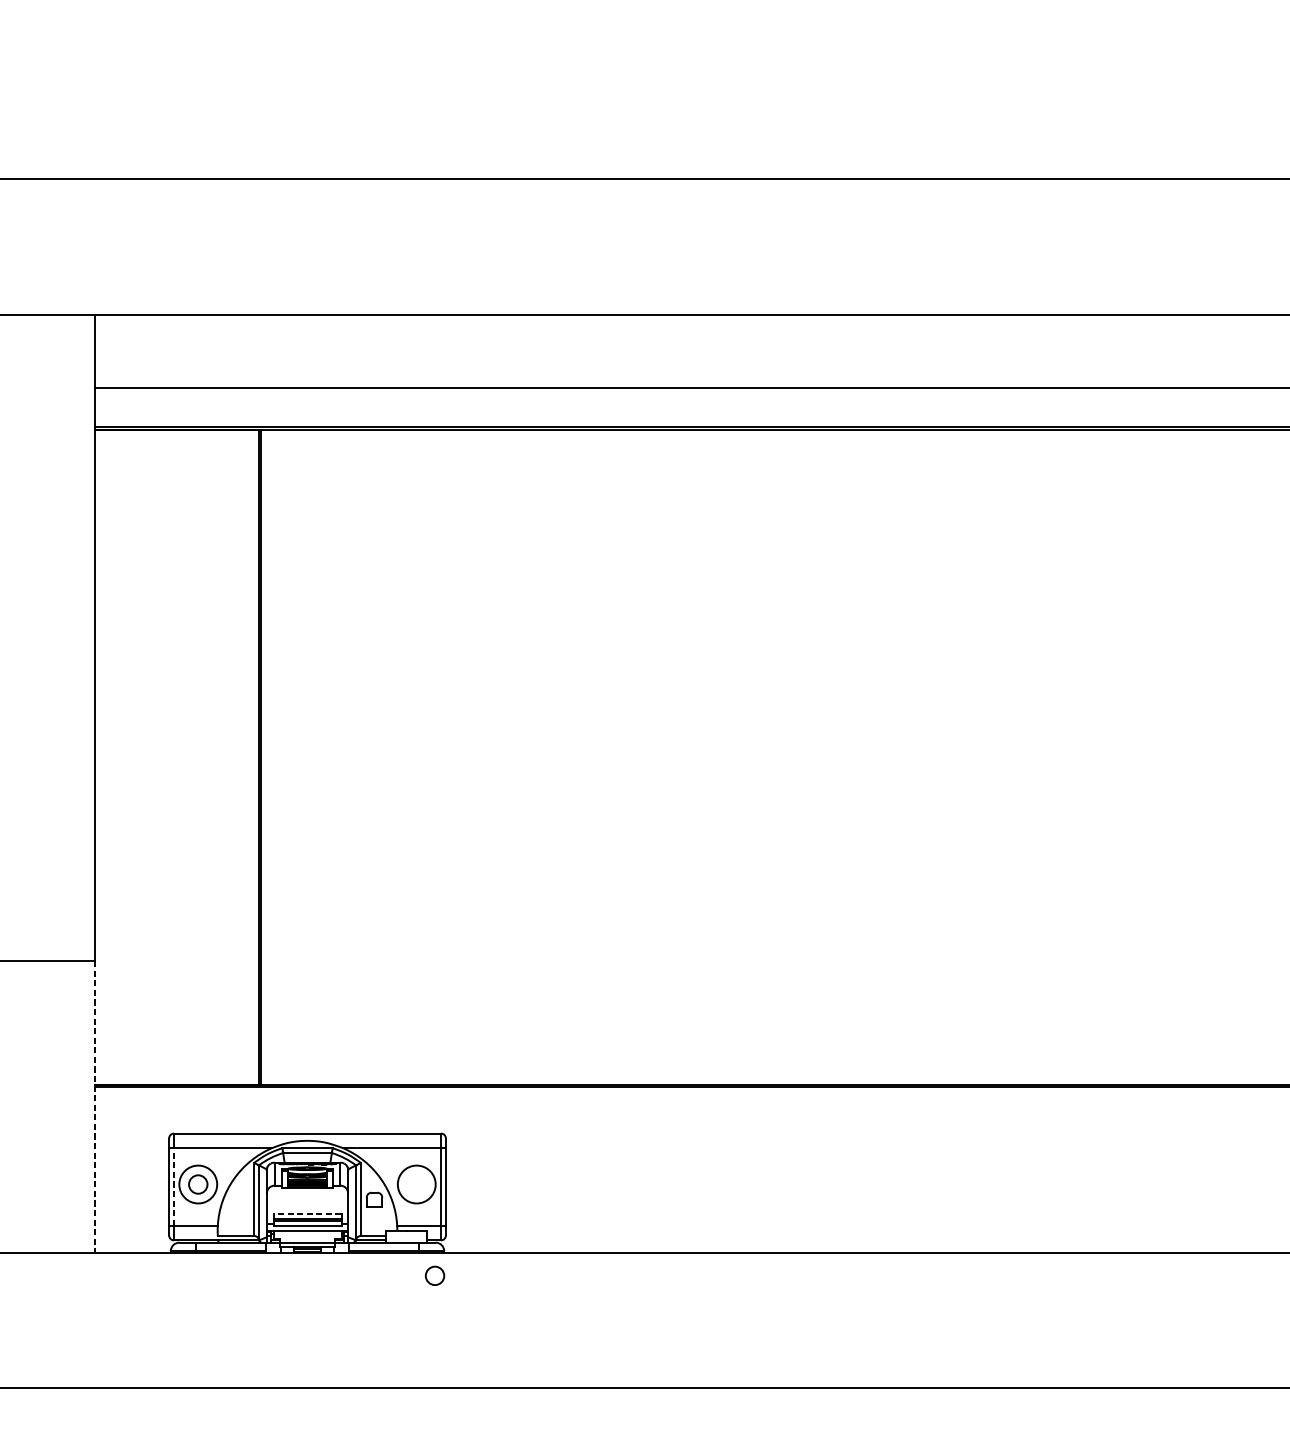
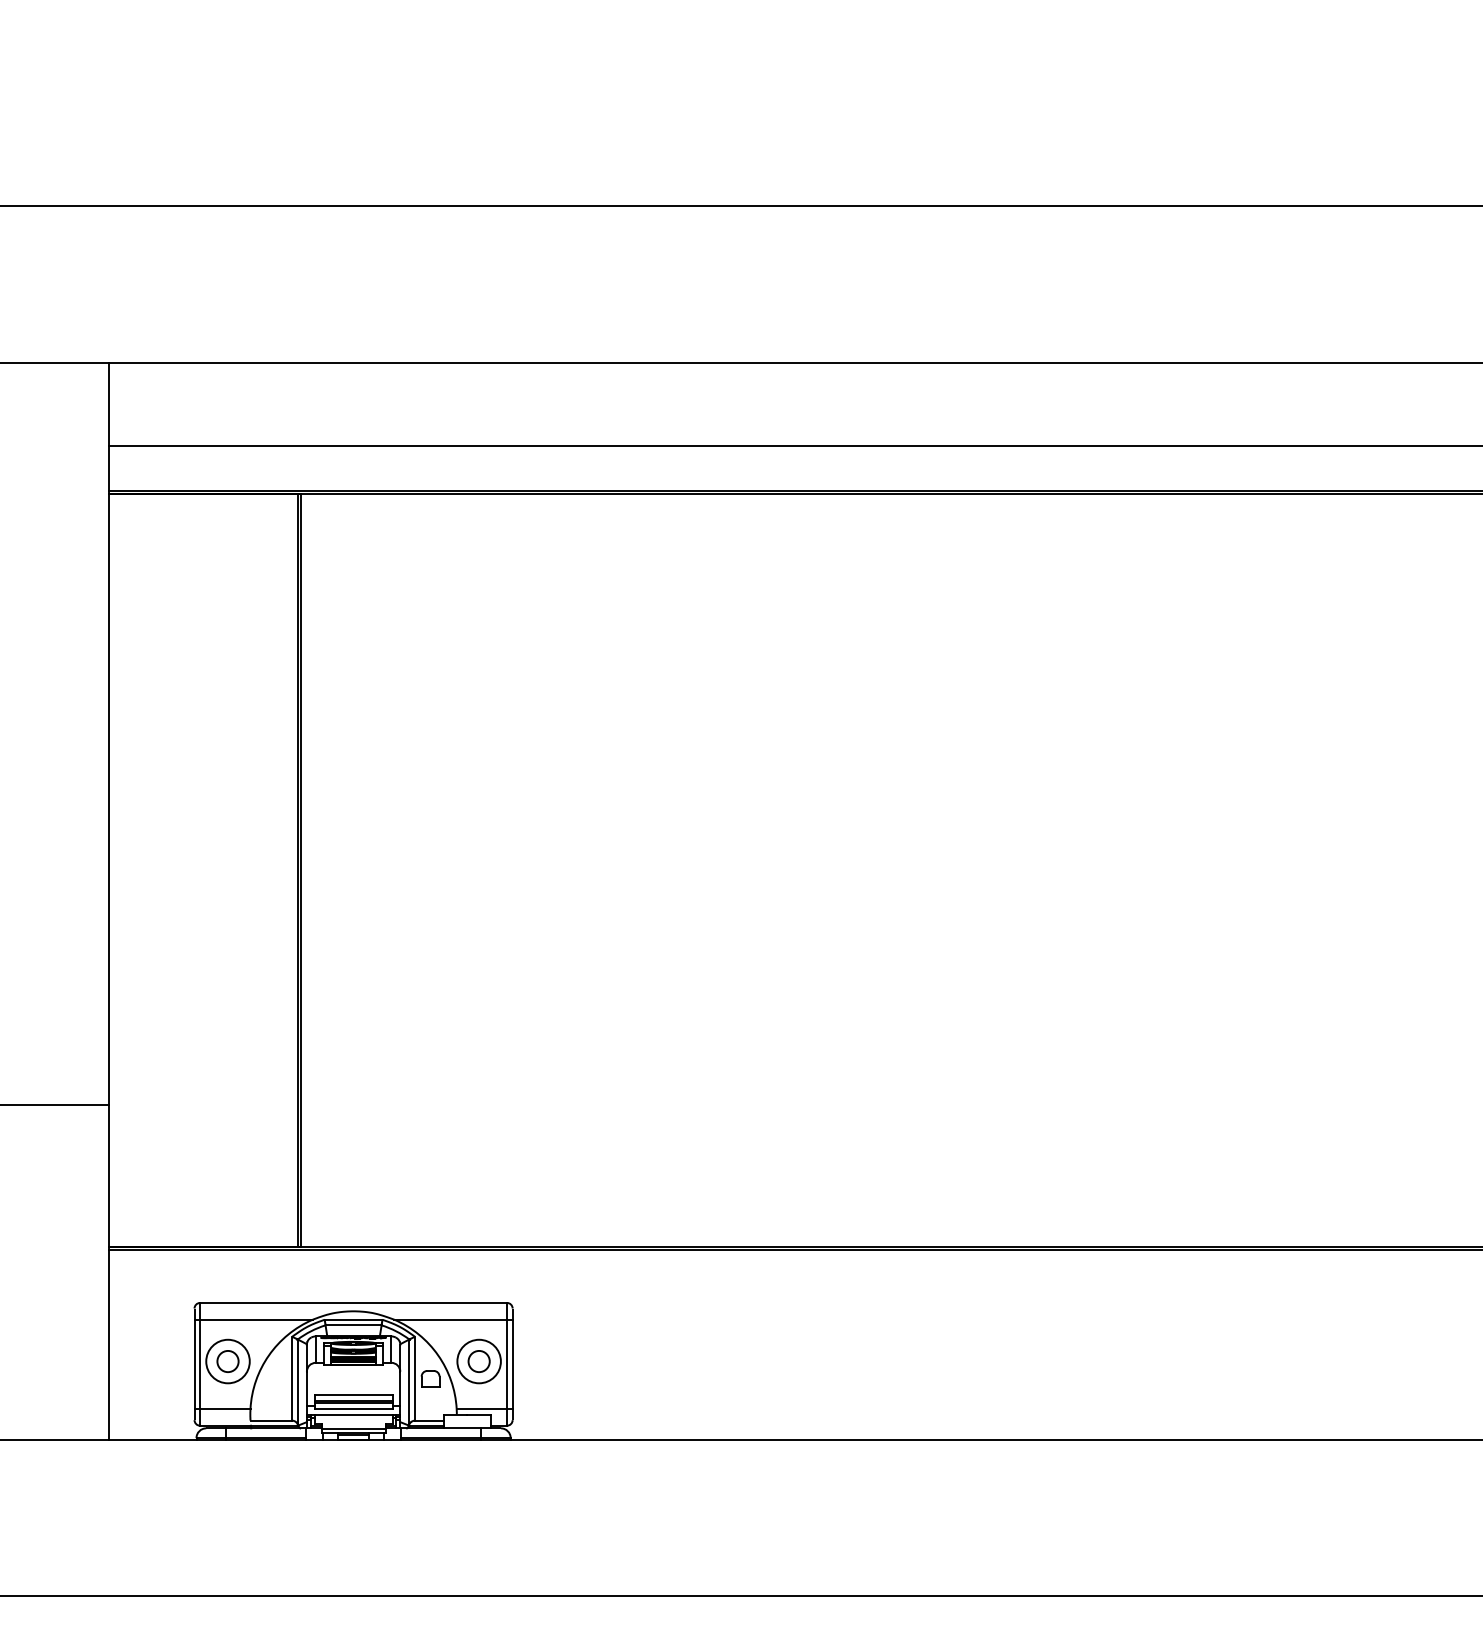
line: (95, 1107) -> (109, 1272), dashed -> solid
line: (174, 1187) -> (200, 1364), dashed -> solid
line: (307, 1214) -> (353, 1395), dashed -> solid
circle: (434, 1275) -> (478, 1361), moved

